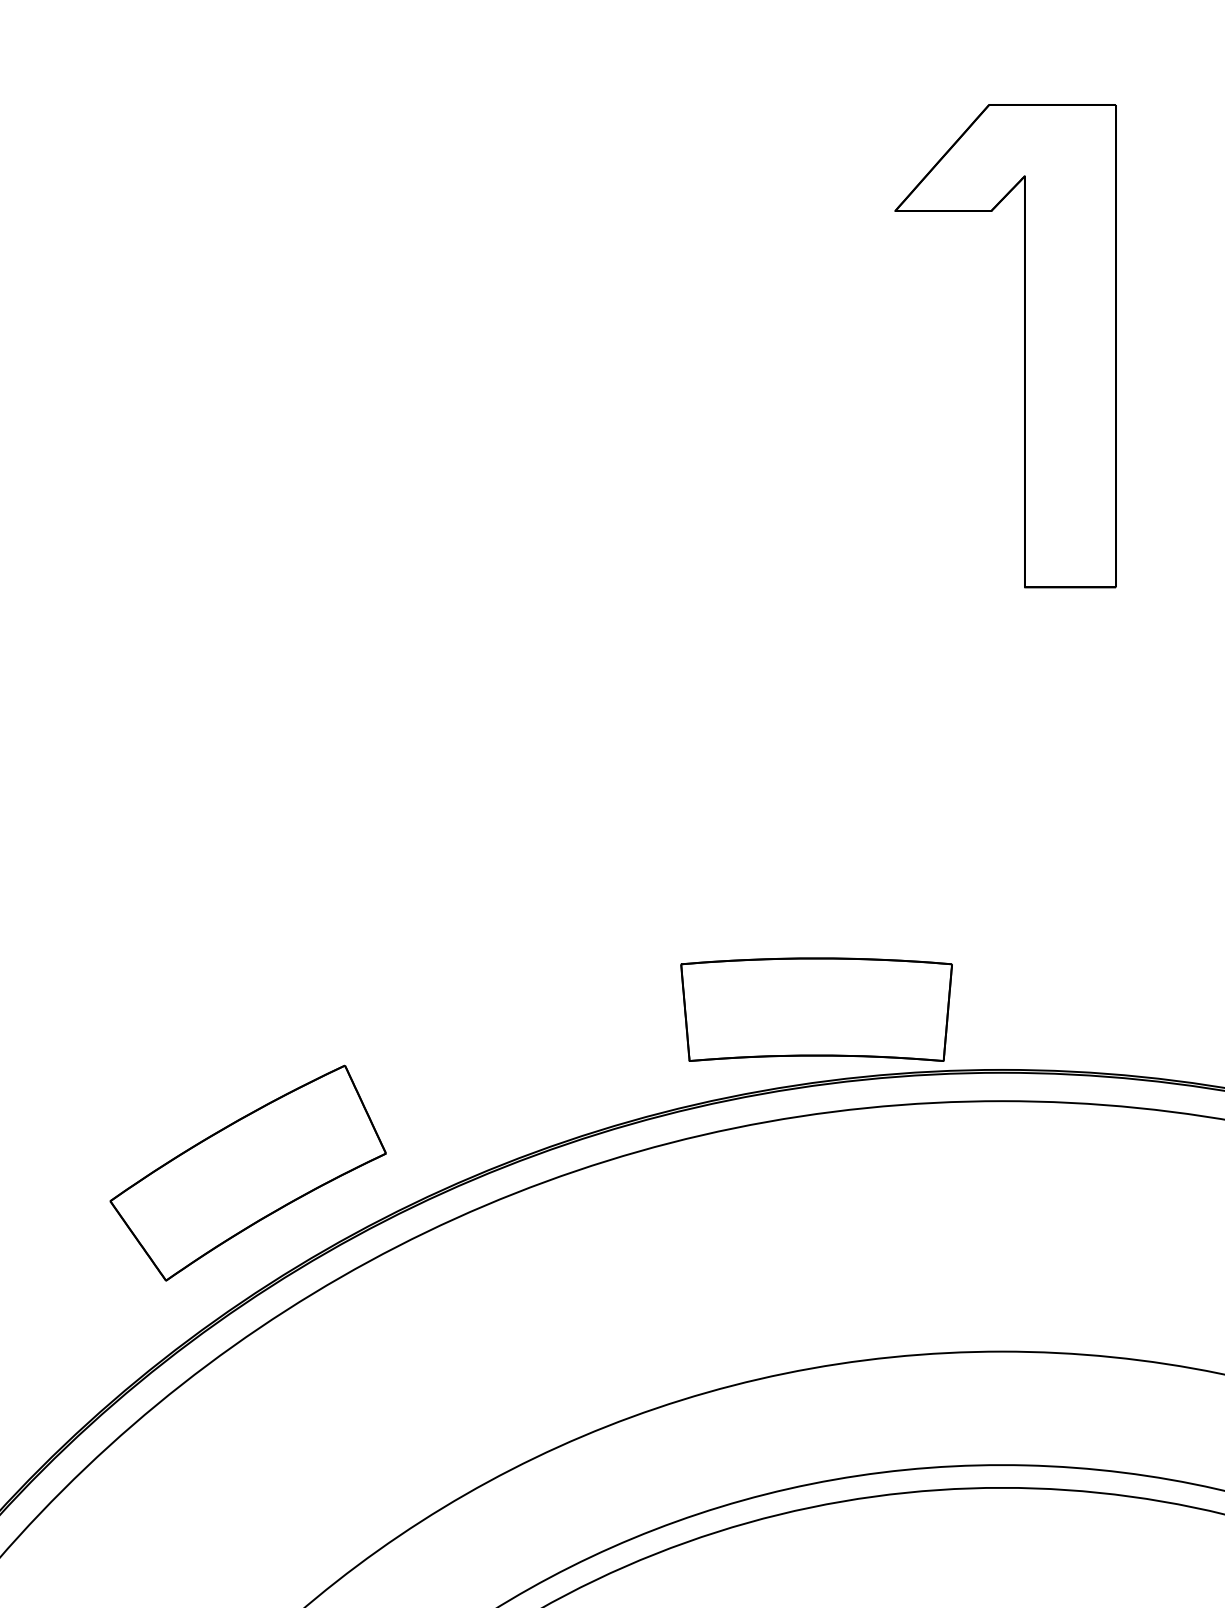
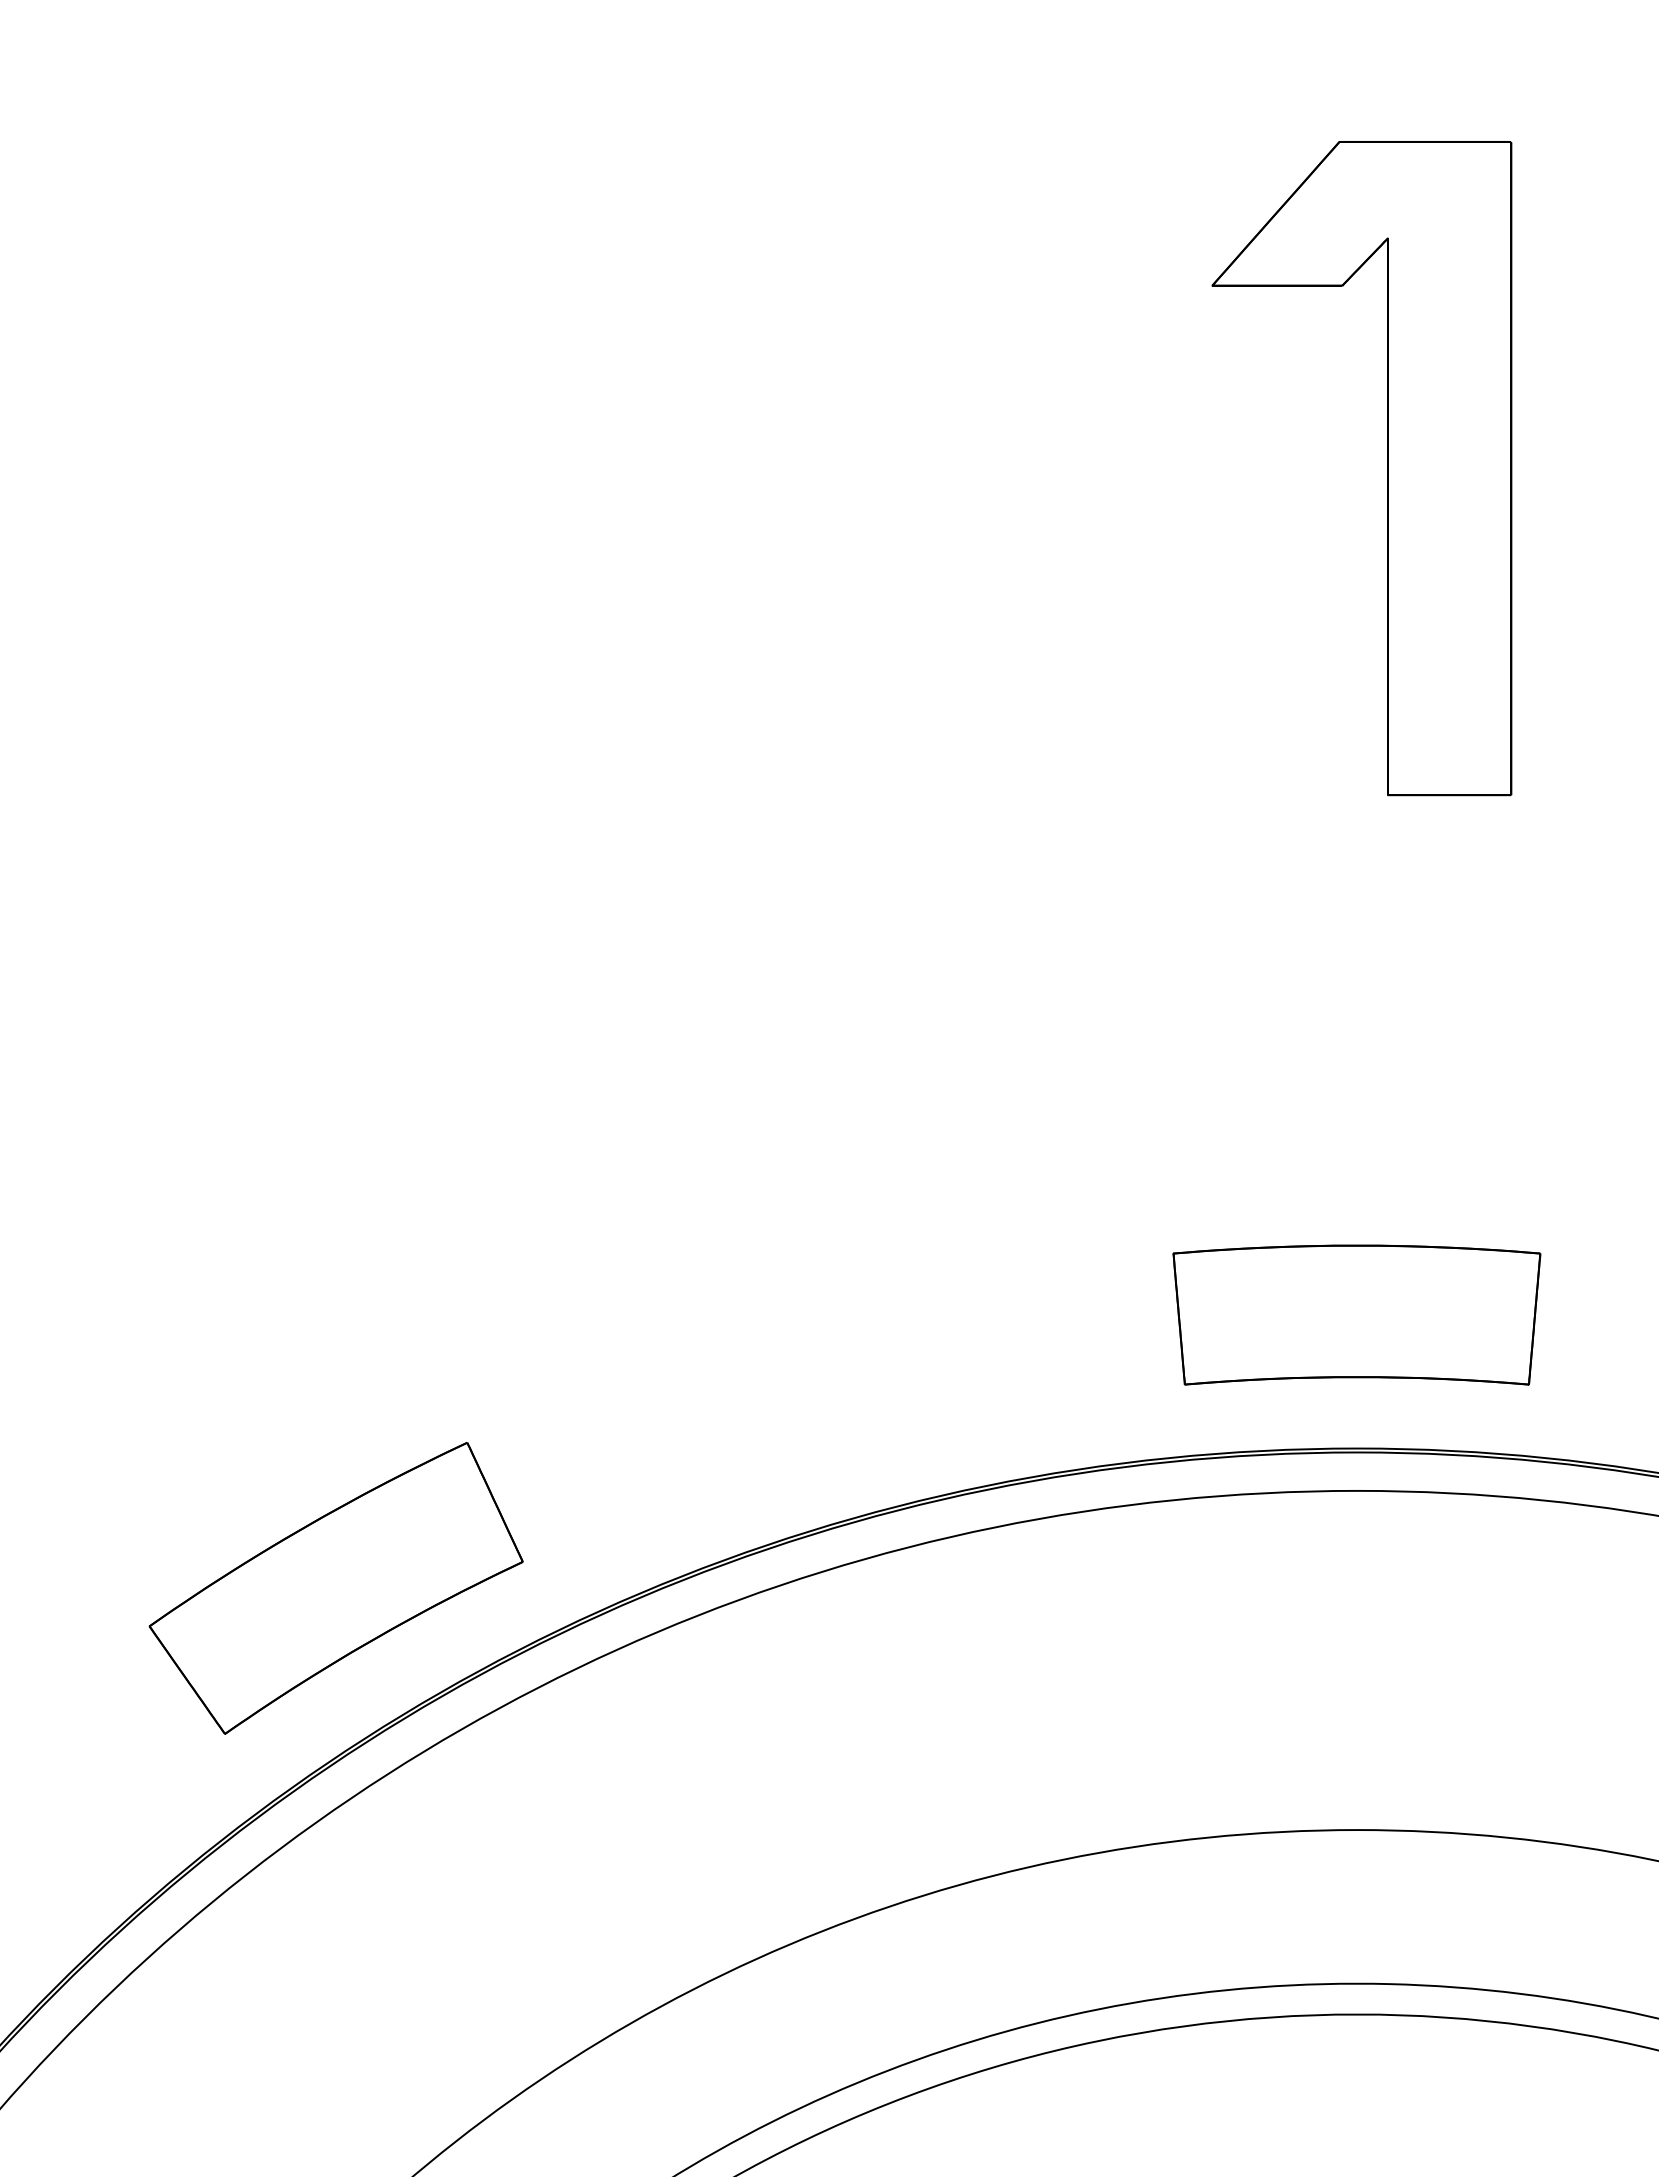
part: (816, 1009) -> (1356, 1314), moved

